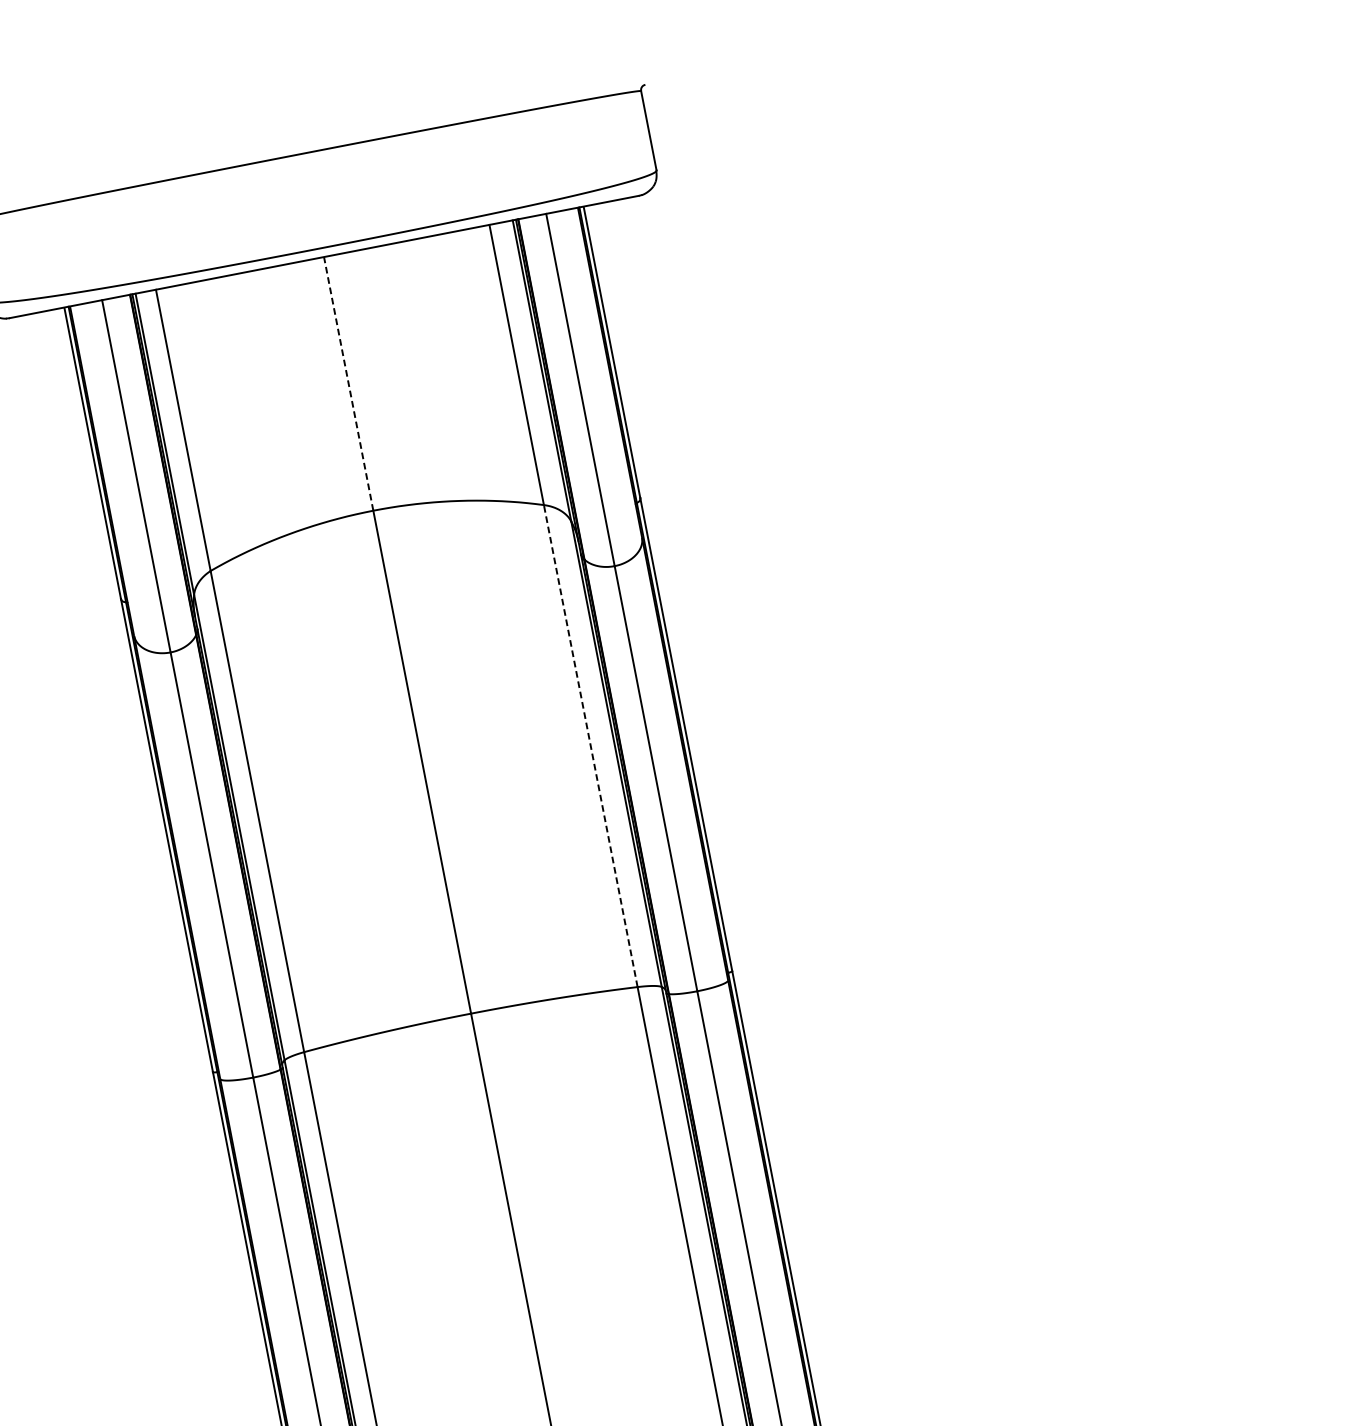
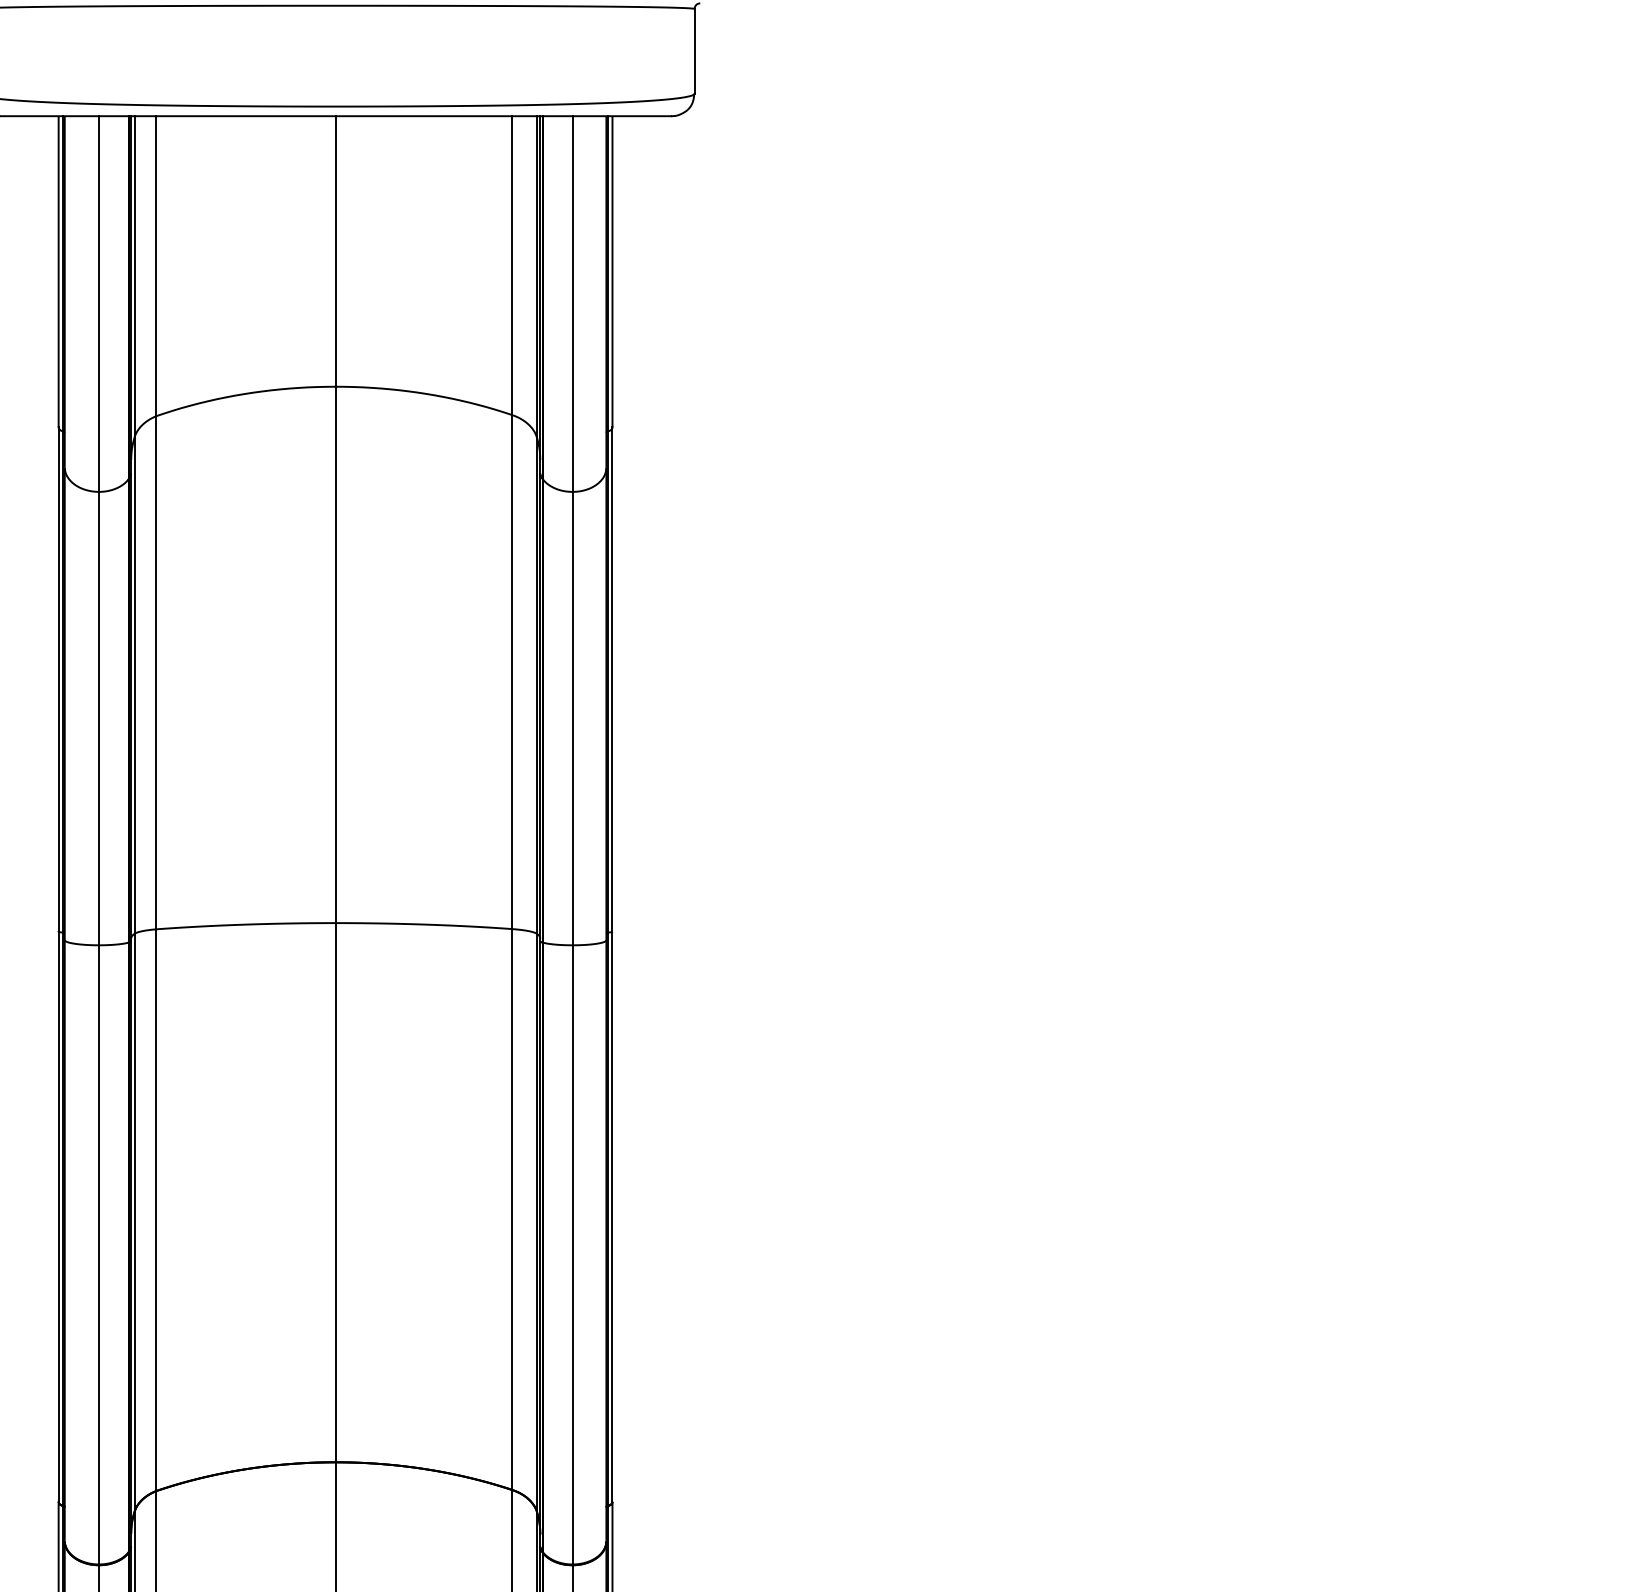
line: (348, 382) -> (335, 250), dashed -> solid
line: (591, 745) -> (512, 671), dashed -> solid

